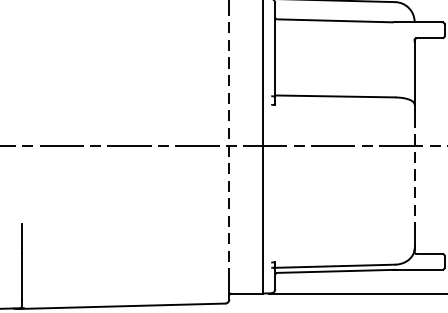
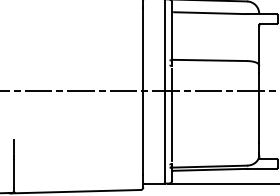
line: (229, 146) -> (143, 91), dashed -> solid
line: (415, 173) -> (259, 108), dashed -> solid
line: (275, 182) -> (172, 114), added

